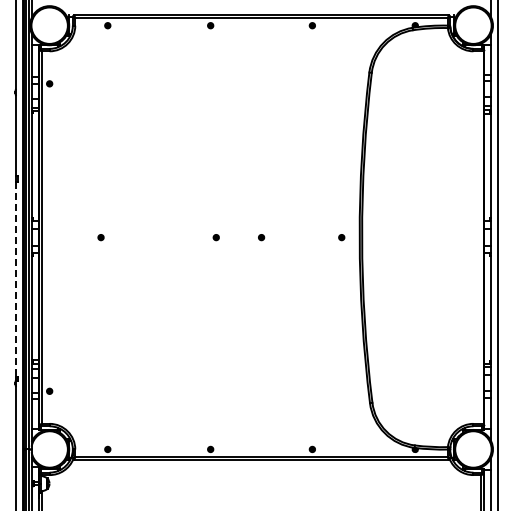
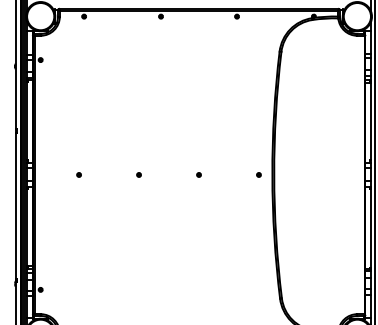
part: (215, 237) -> (138, 174), moved
line: (16, 279) -> (15, 206), dashed -> solid

